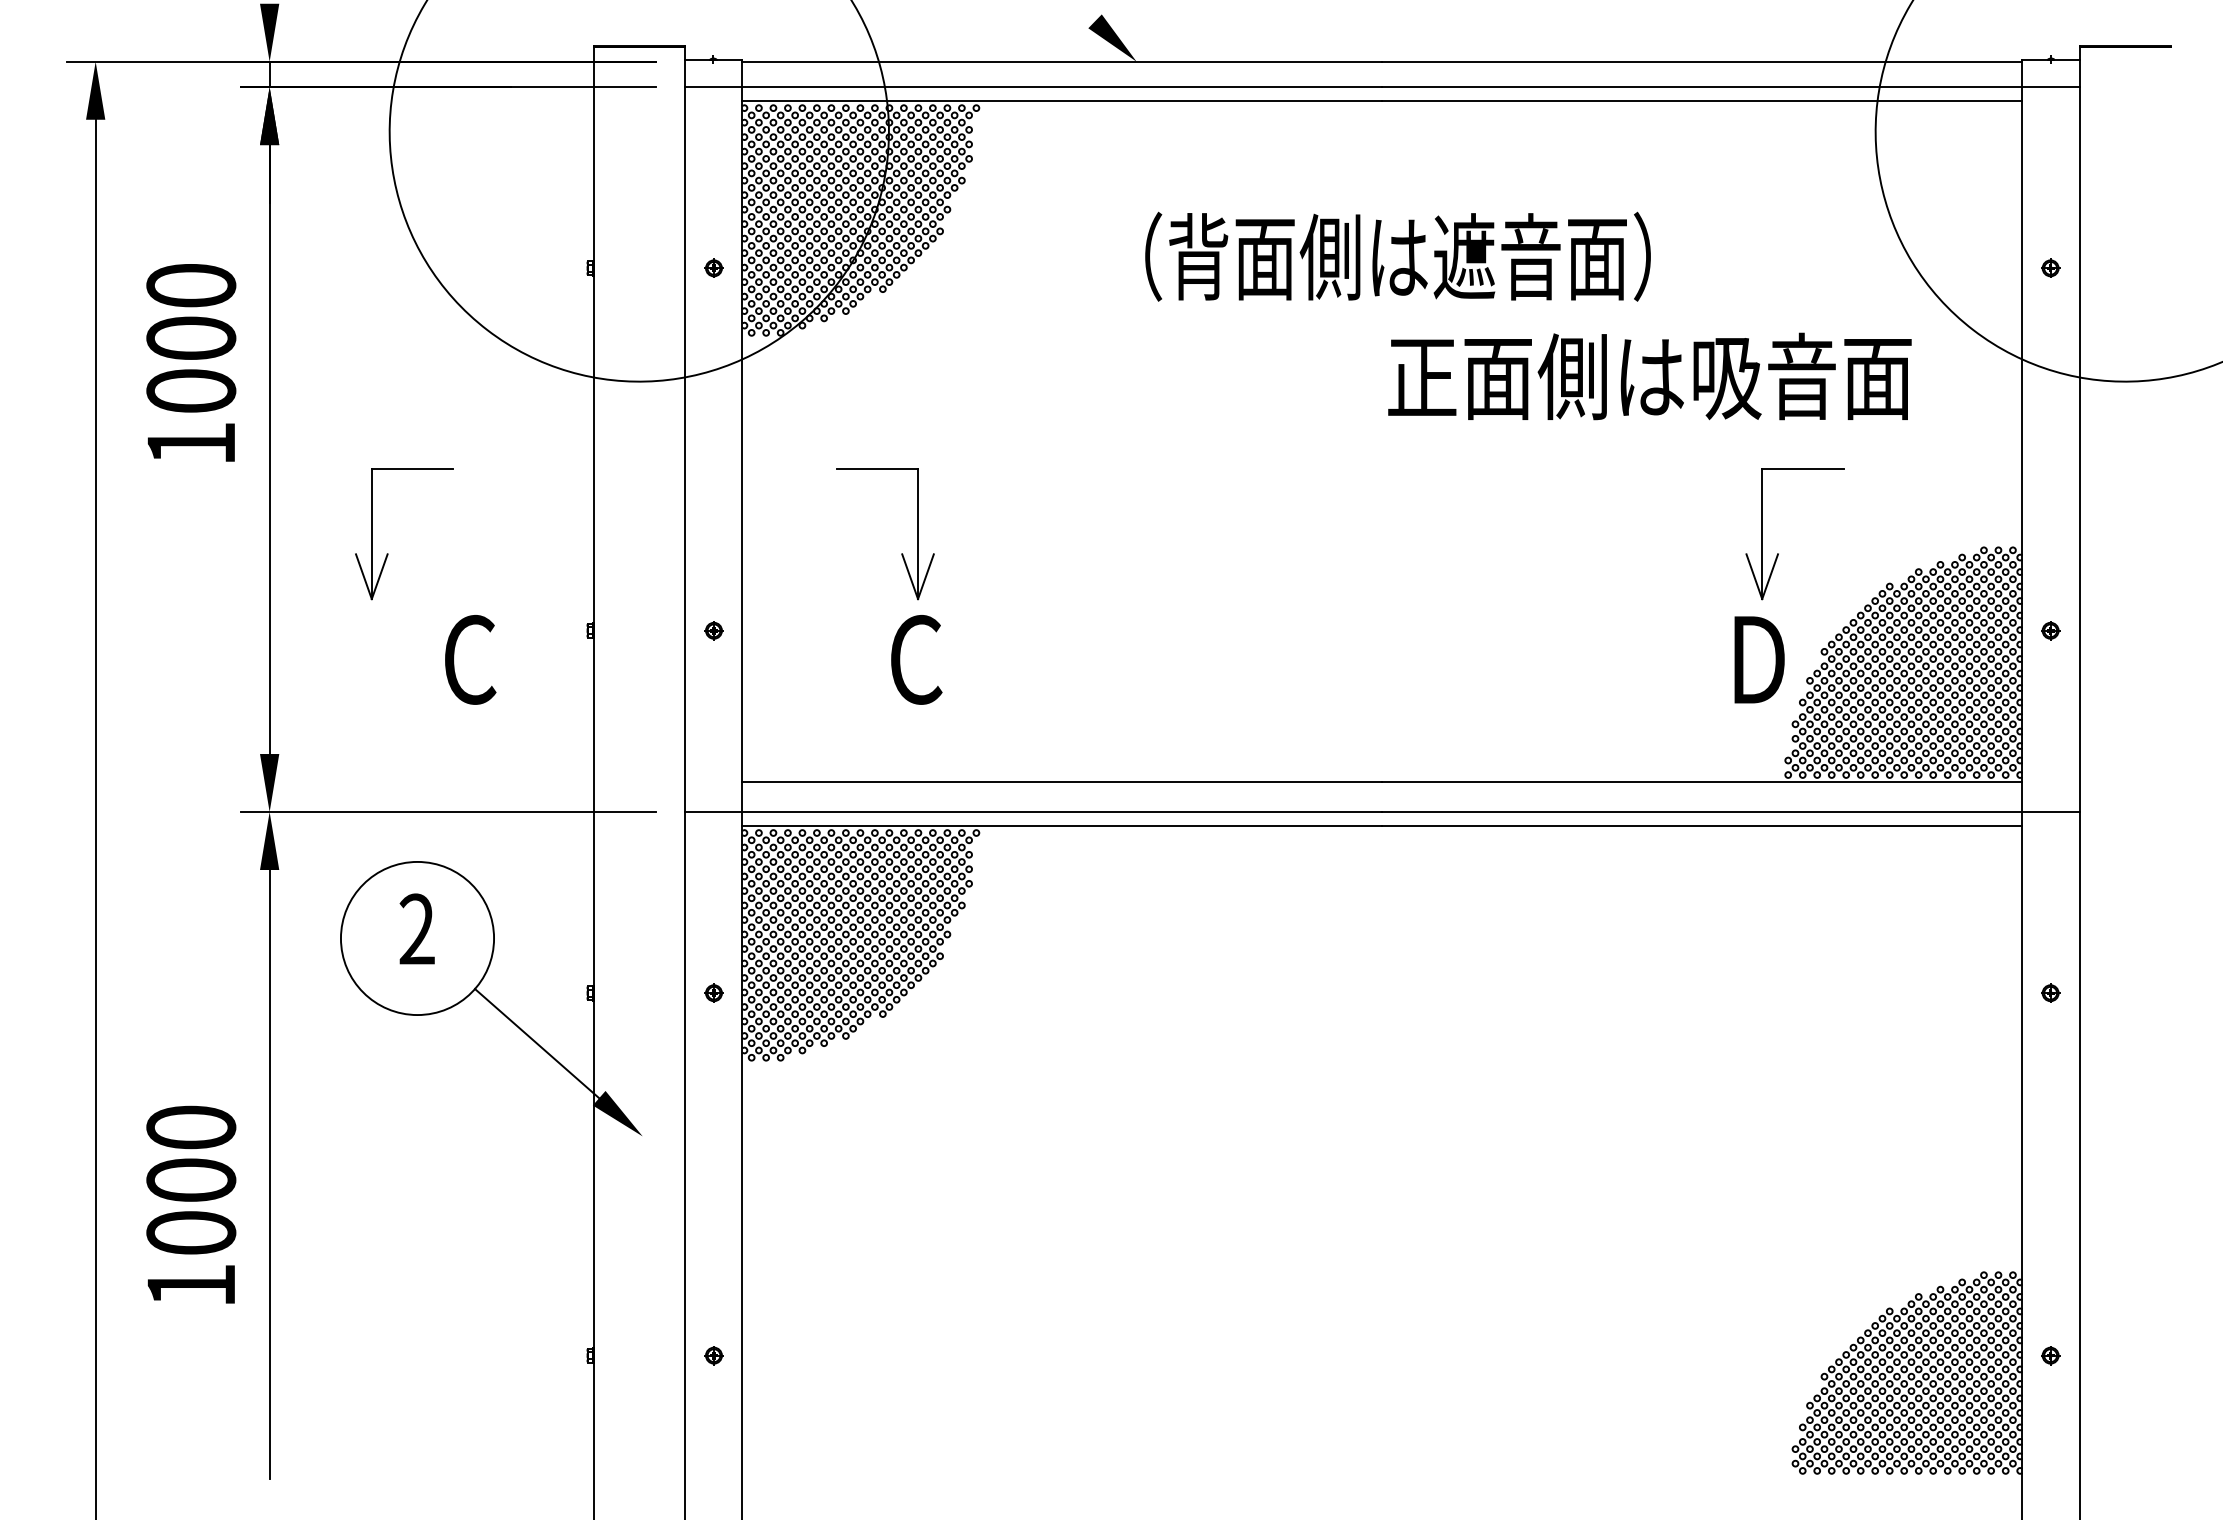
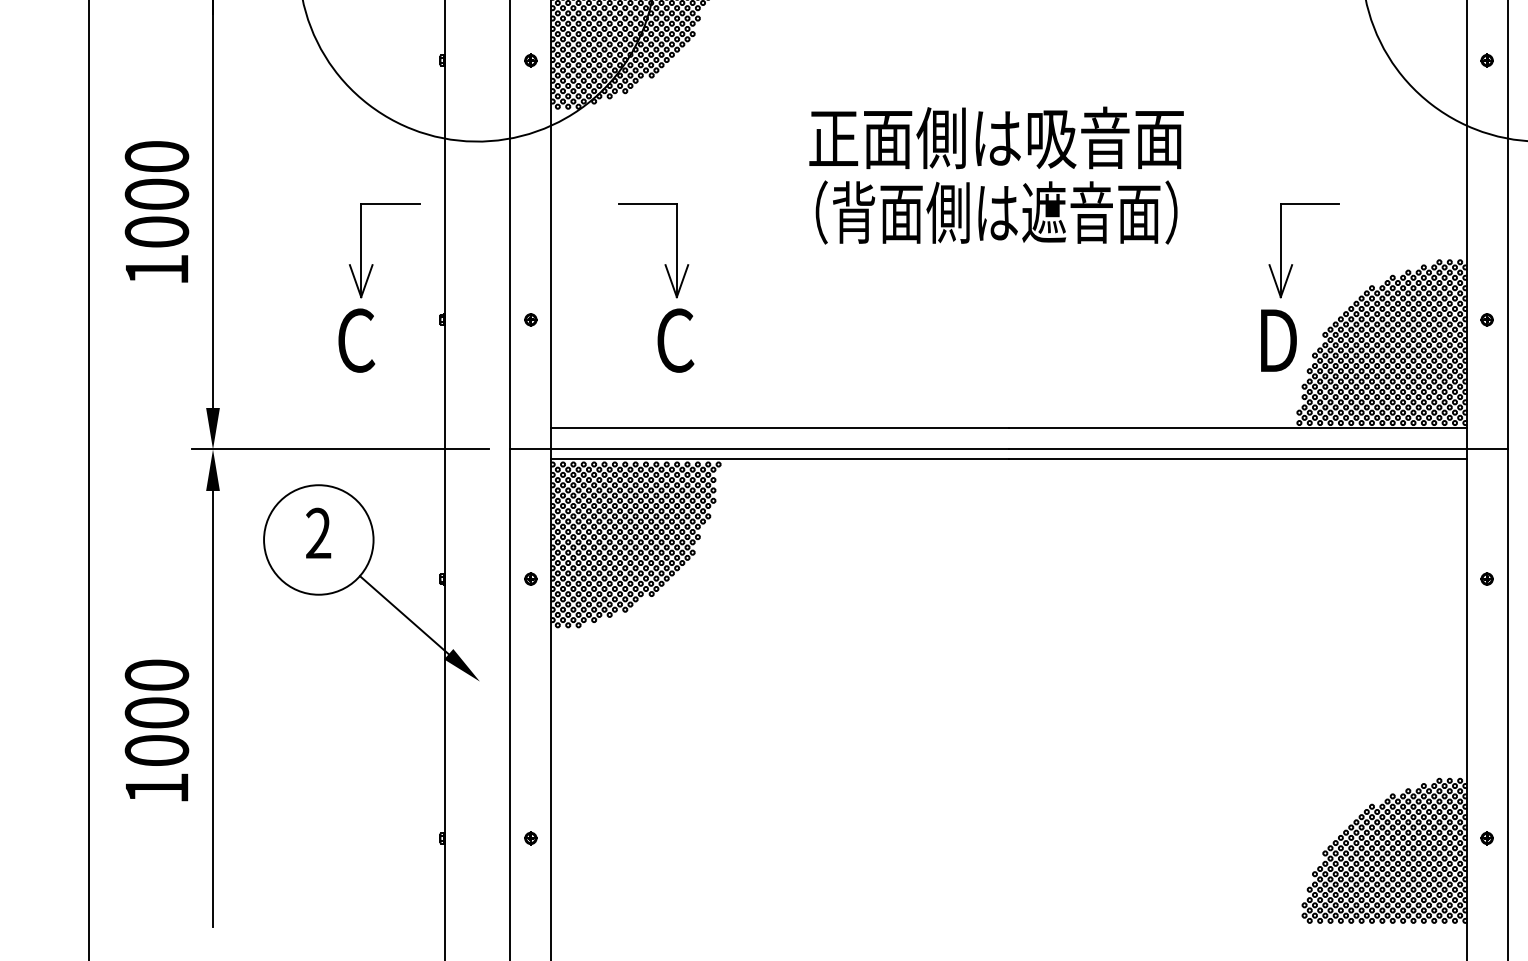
text: (1397, 256) -> (996, 212), moved
text: (191, 362) -> (157, 211), moved
text: (1649, 376) -> (996, 137), moved
part: (388, 553) -> (373, 264), moved

